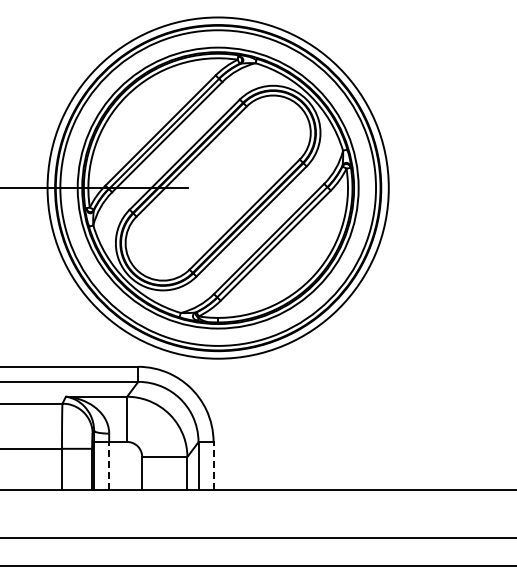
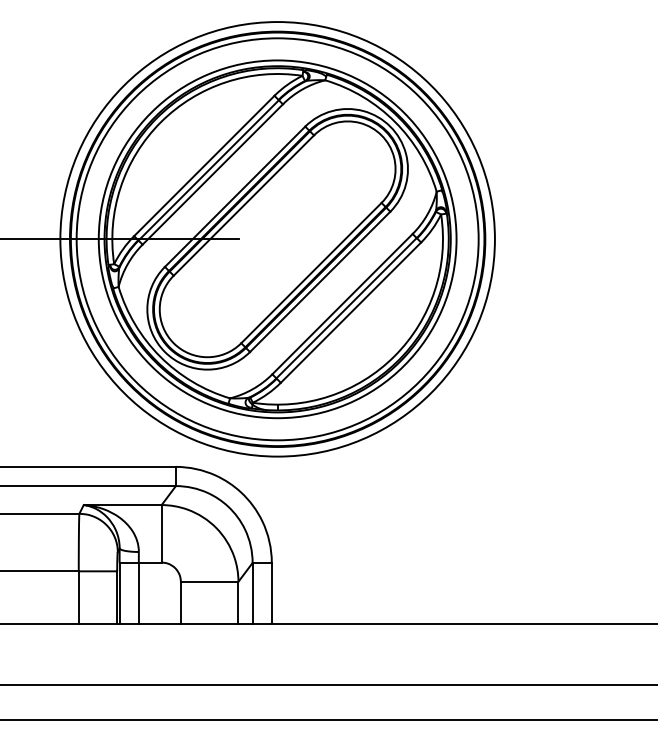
line: (109, 465) -> (139, 592), dashed -> solid
line: (213, 466) -> (271, 593), dashed -> solid

